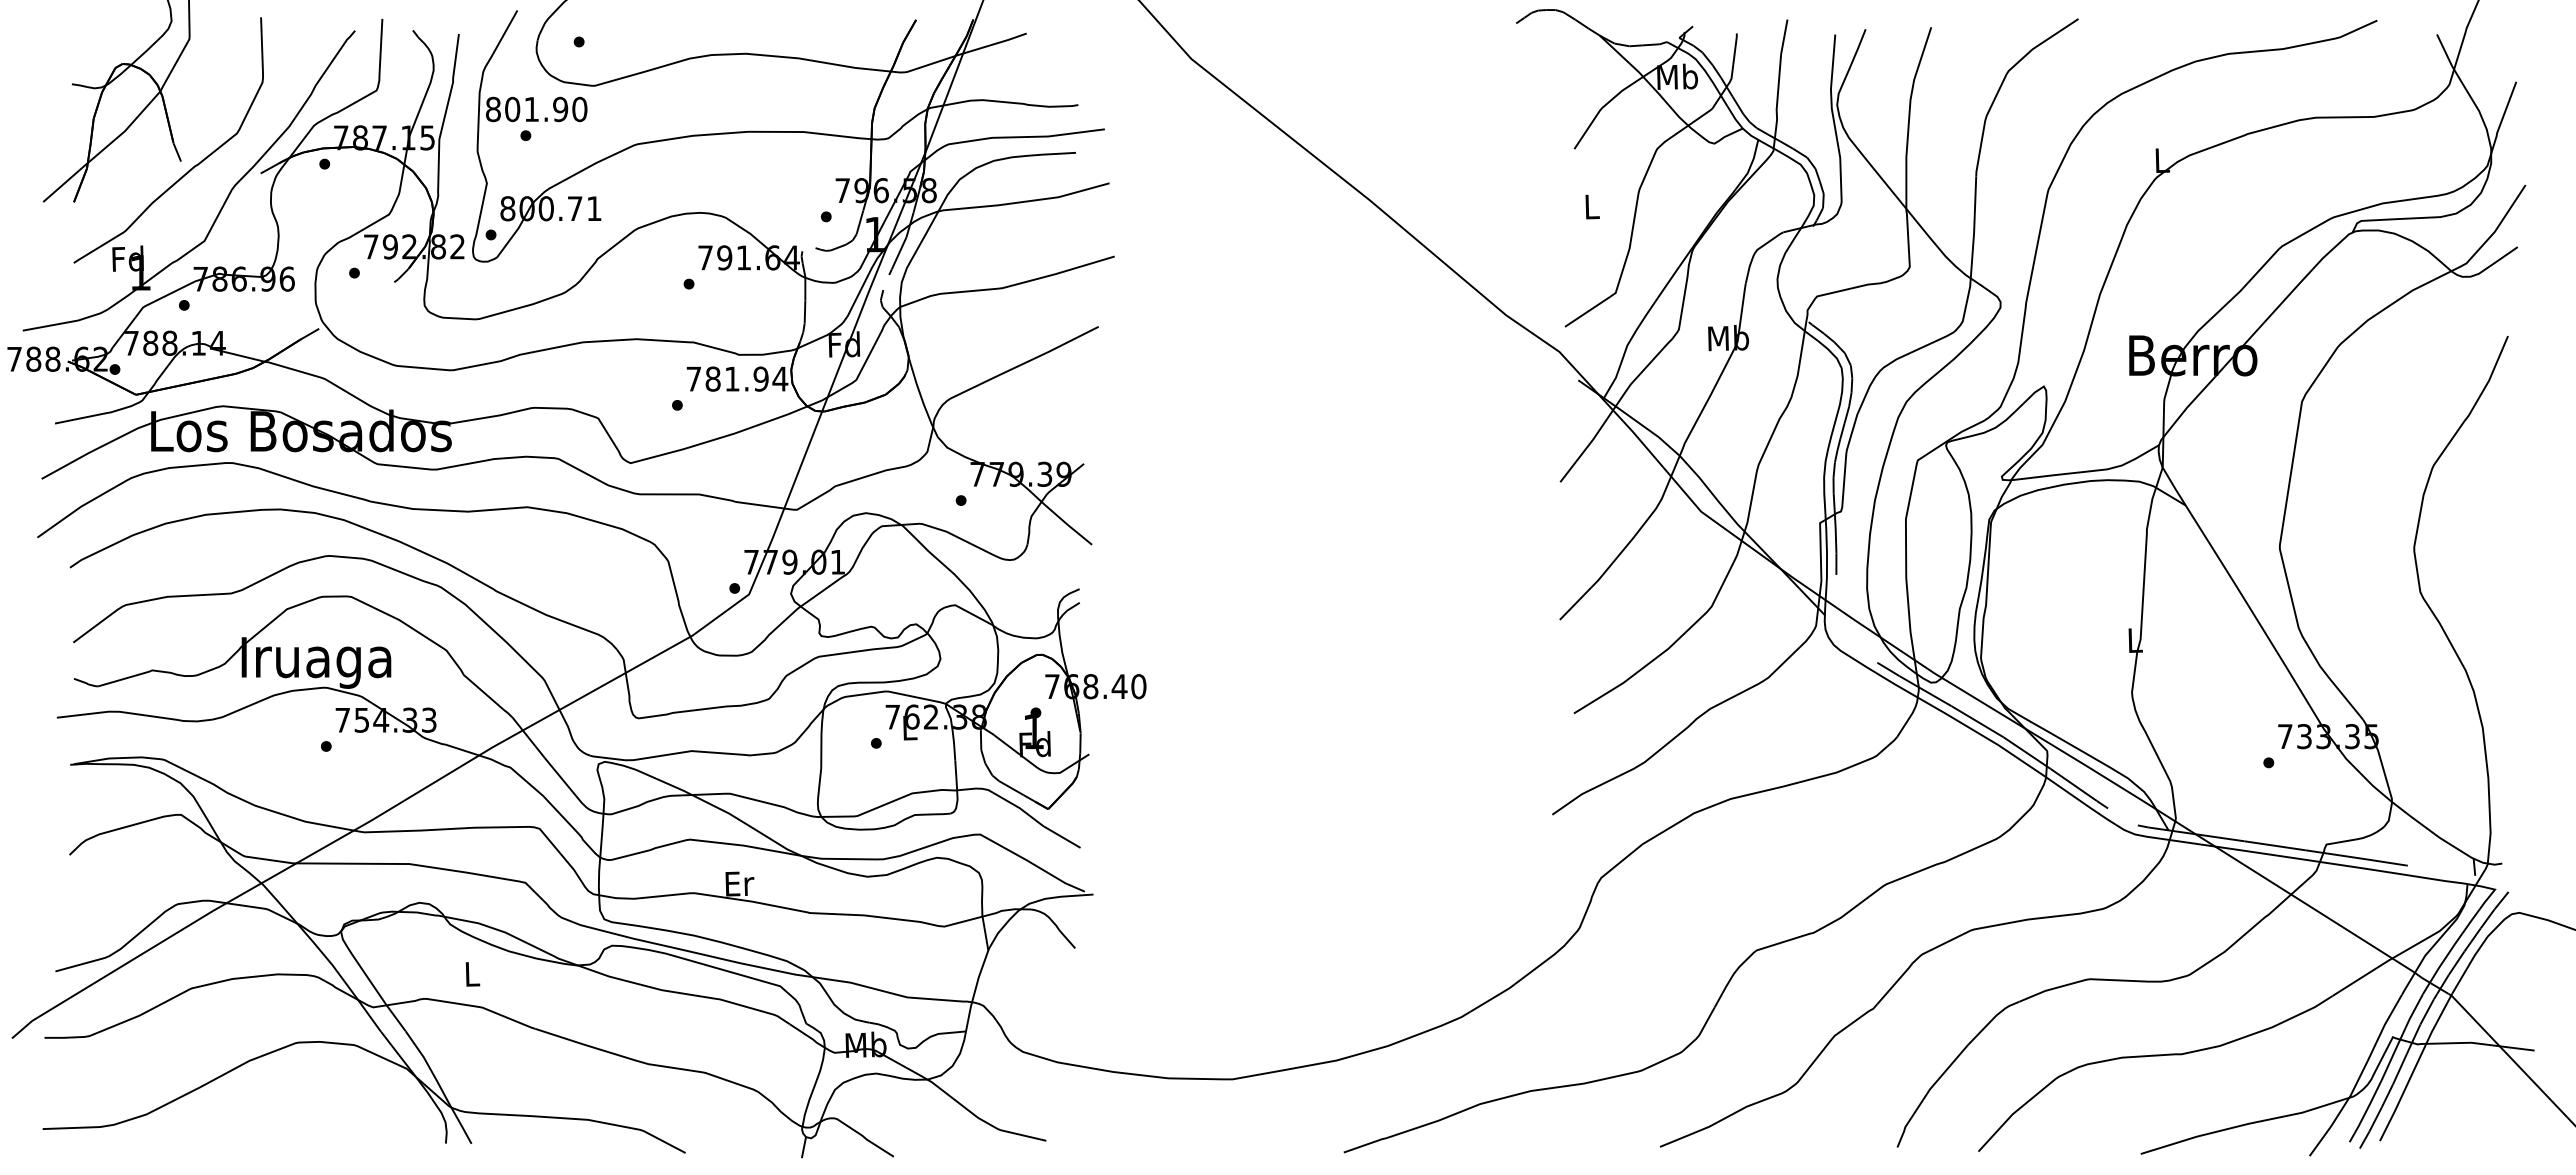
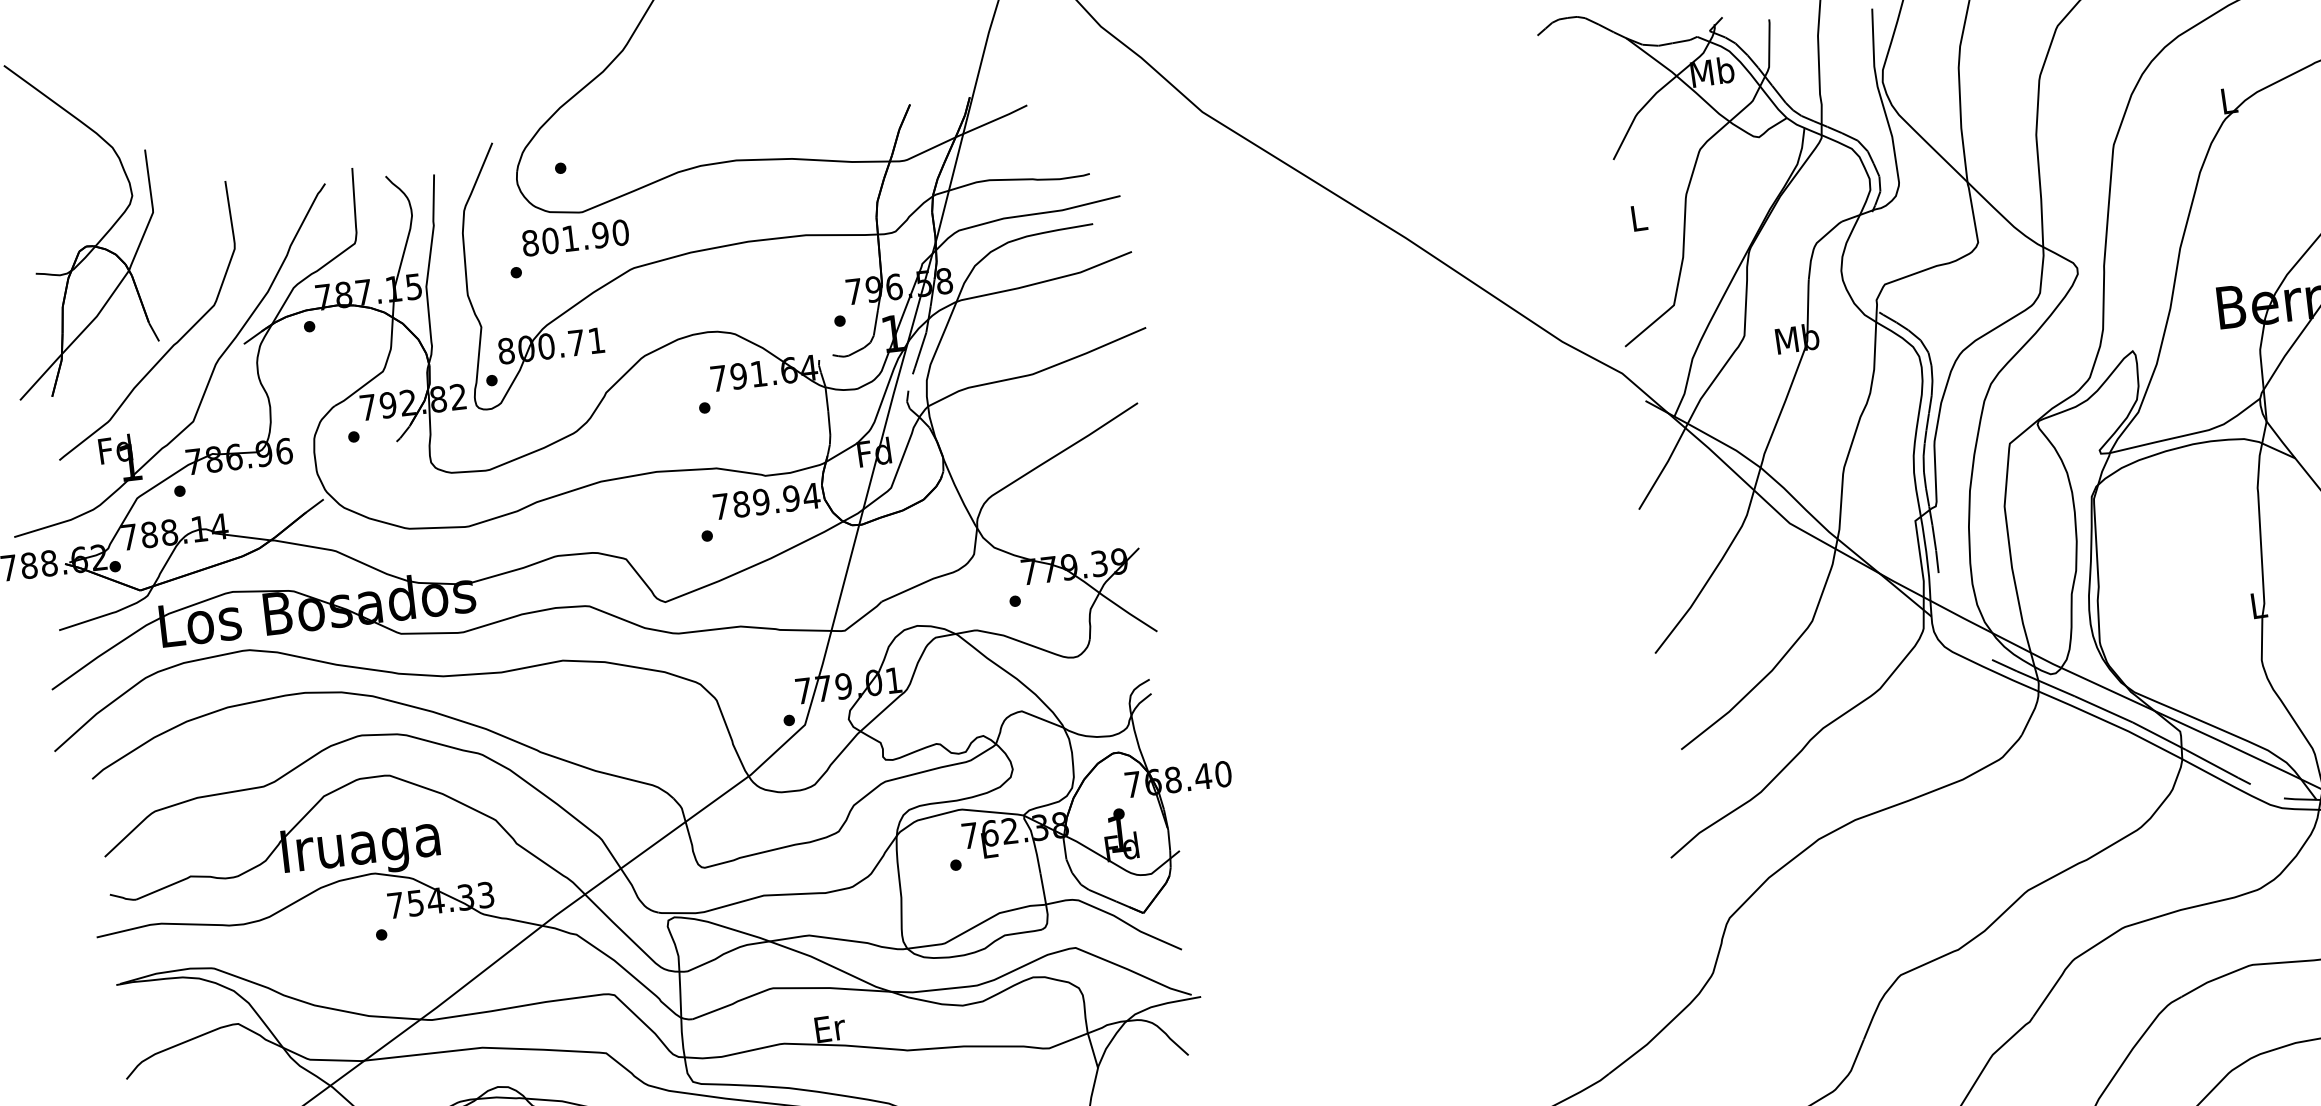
text: (536, 109) -> (575, 238), moved
text: (731, 378) -> (760, 501), 781.94 -> 789.94

